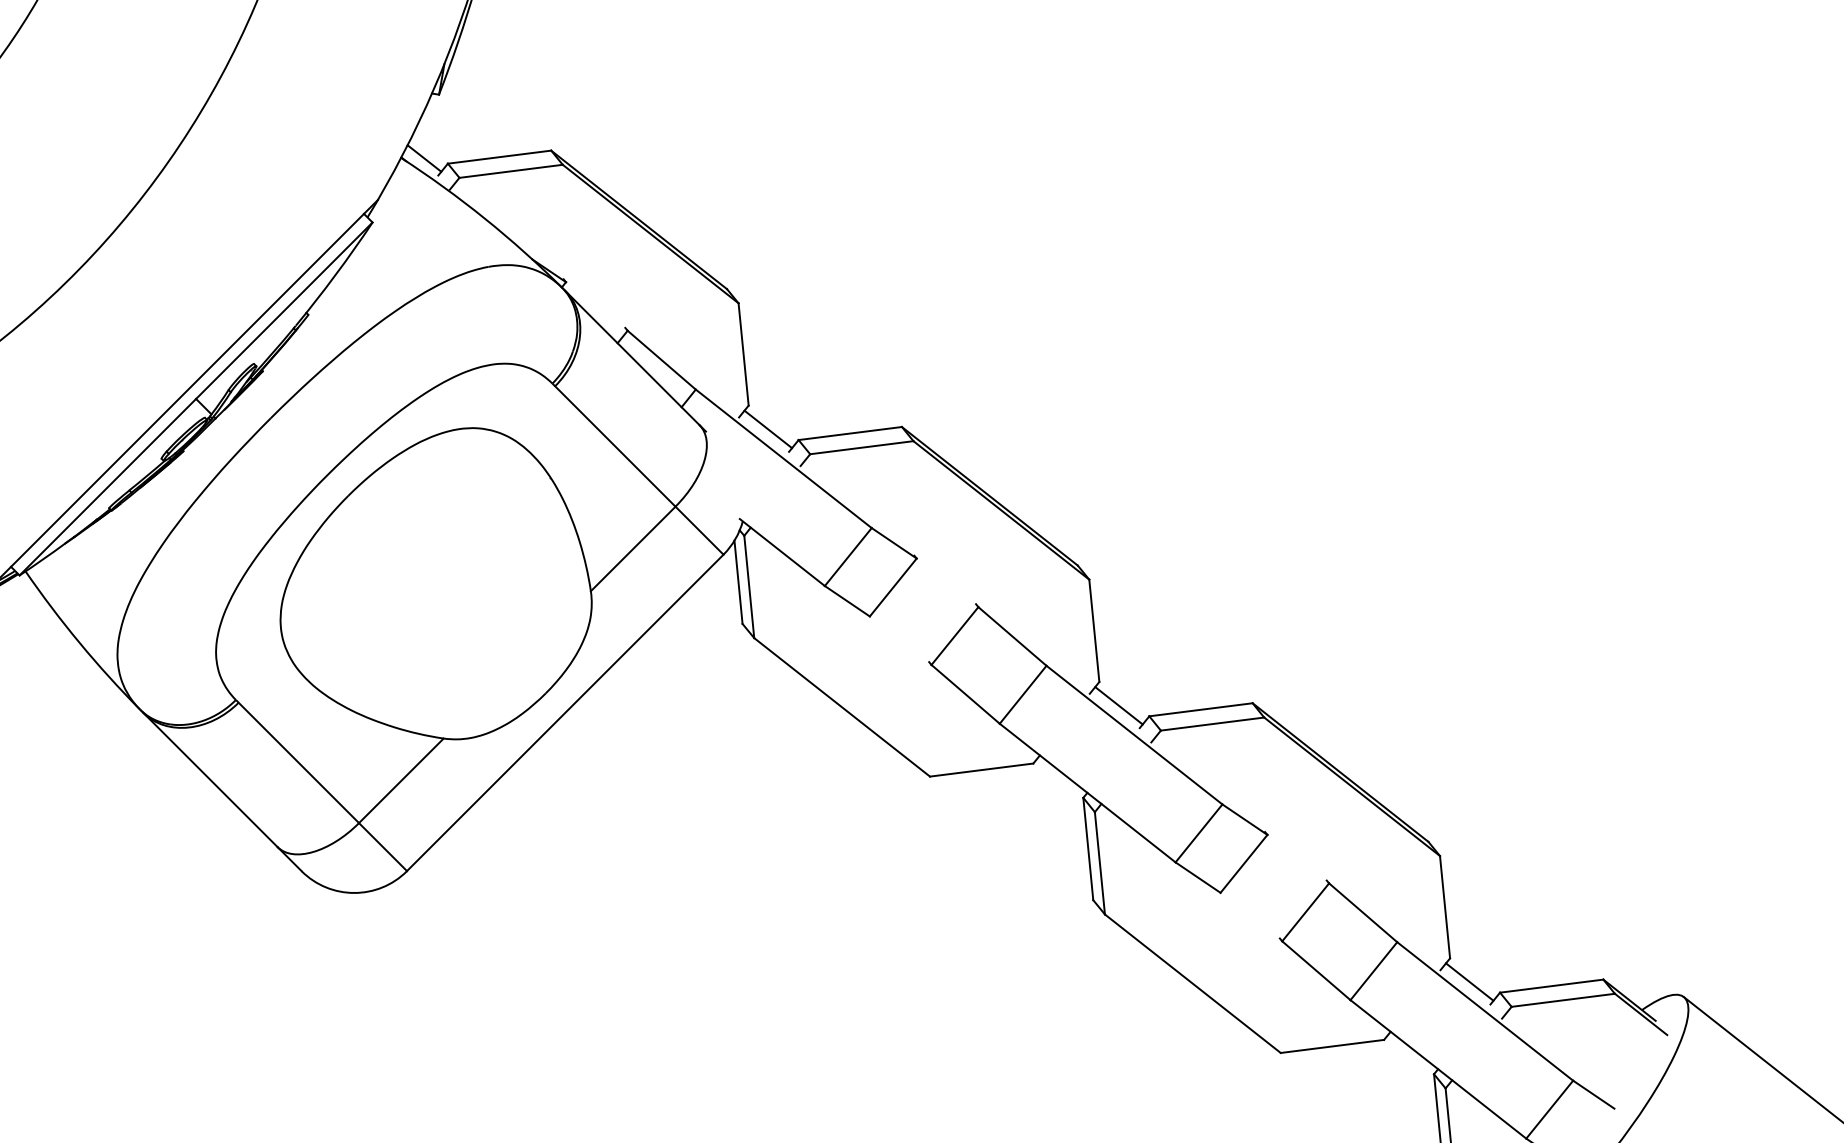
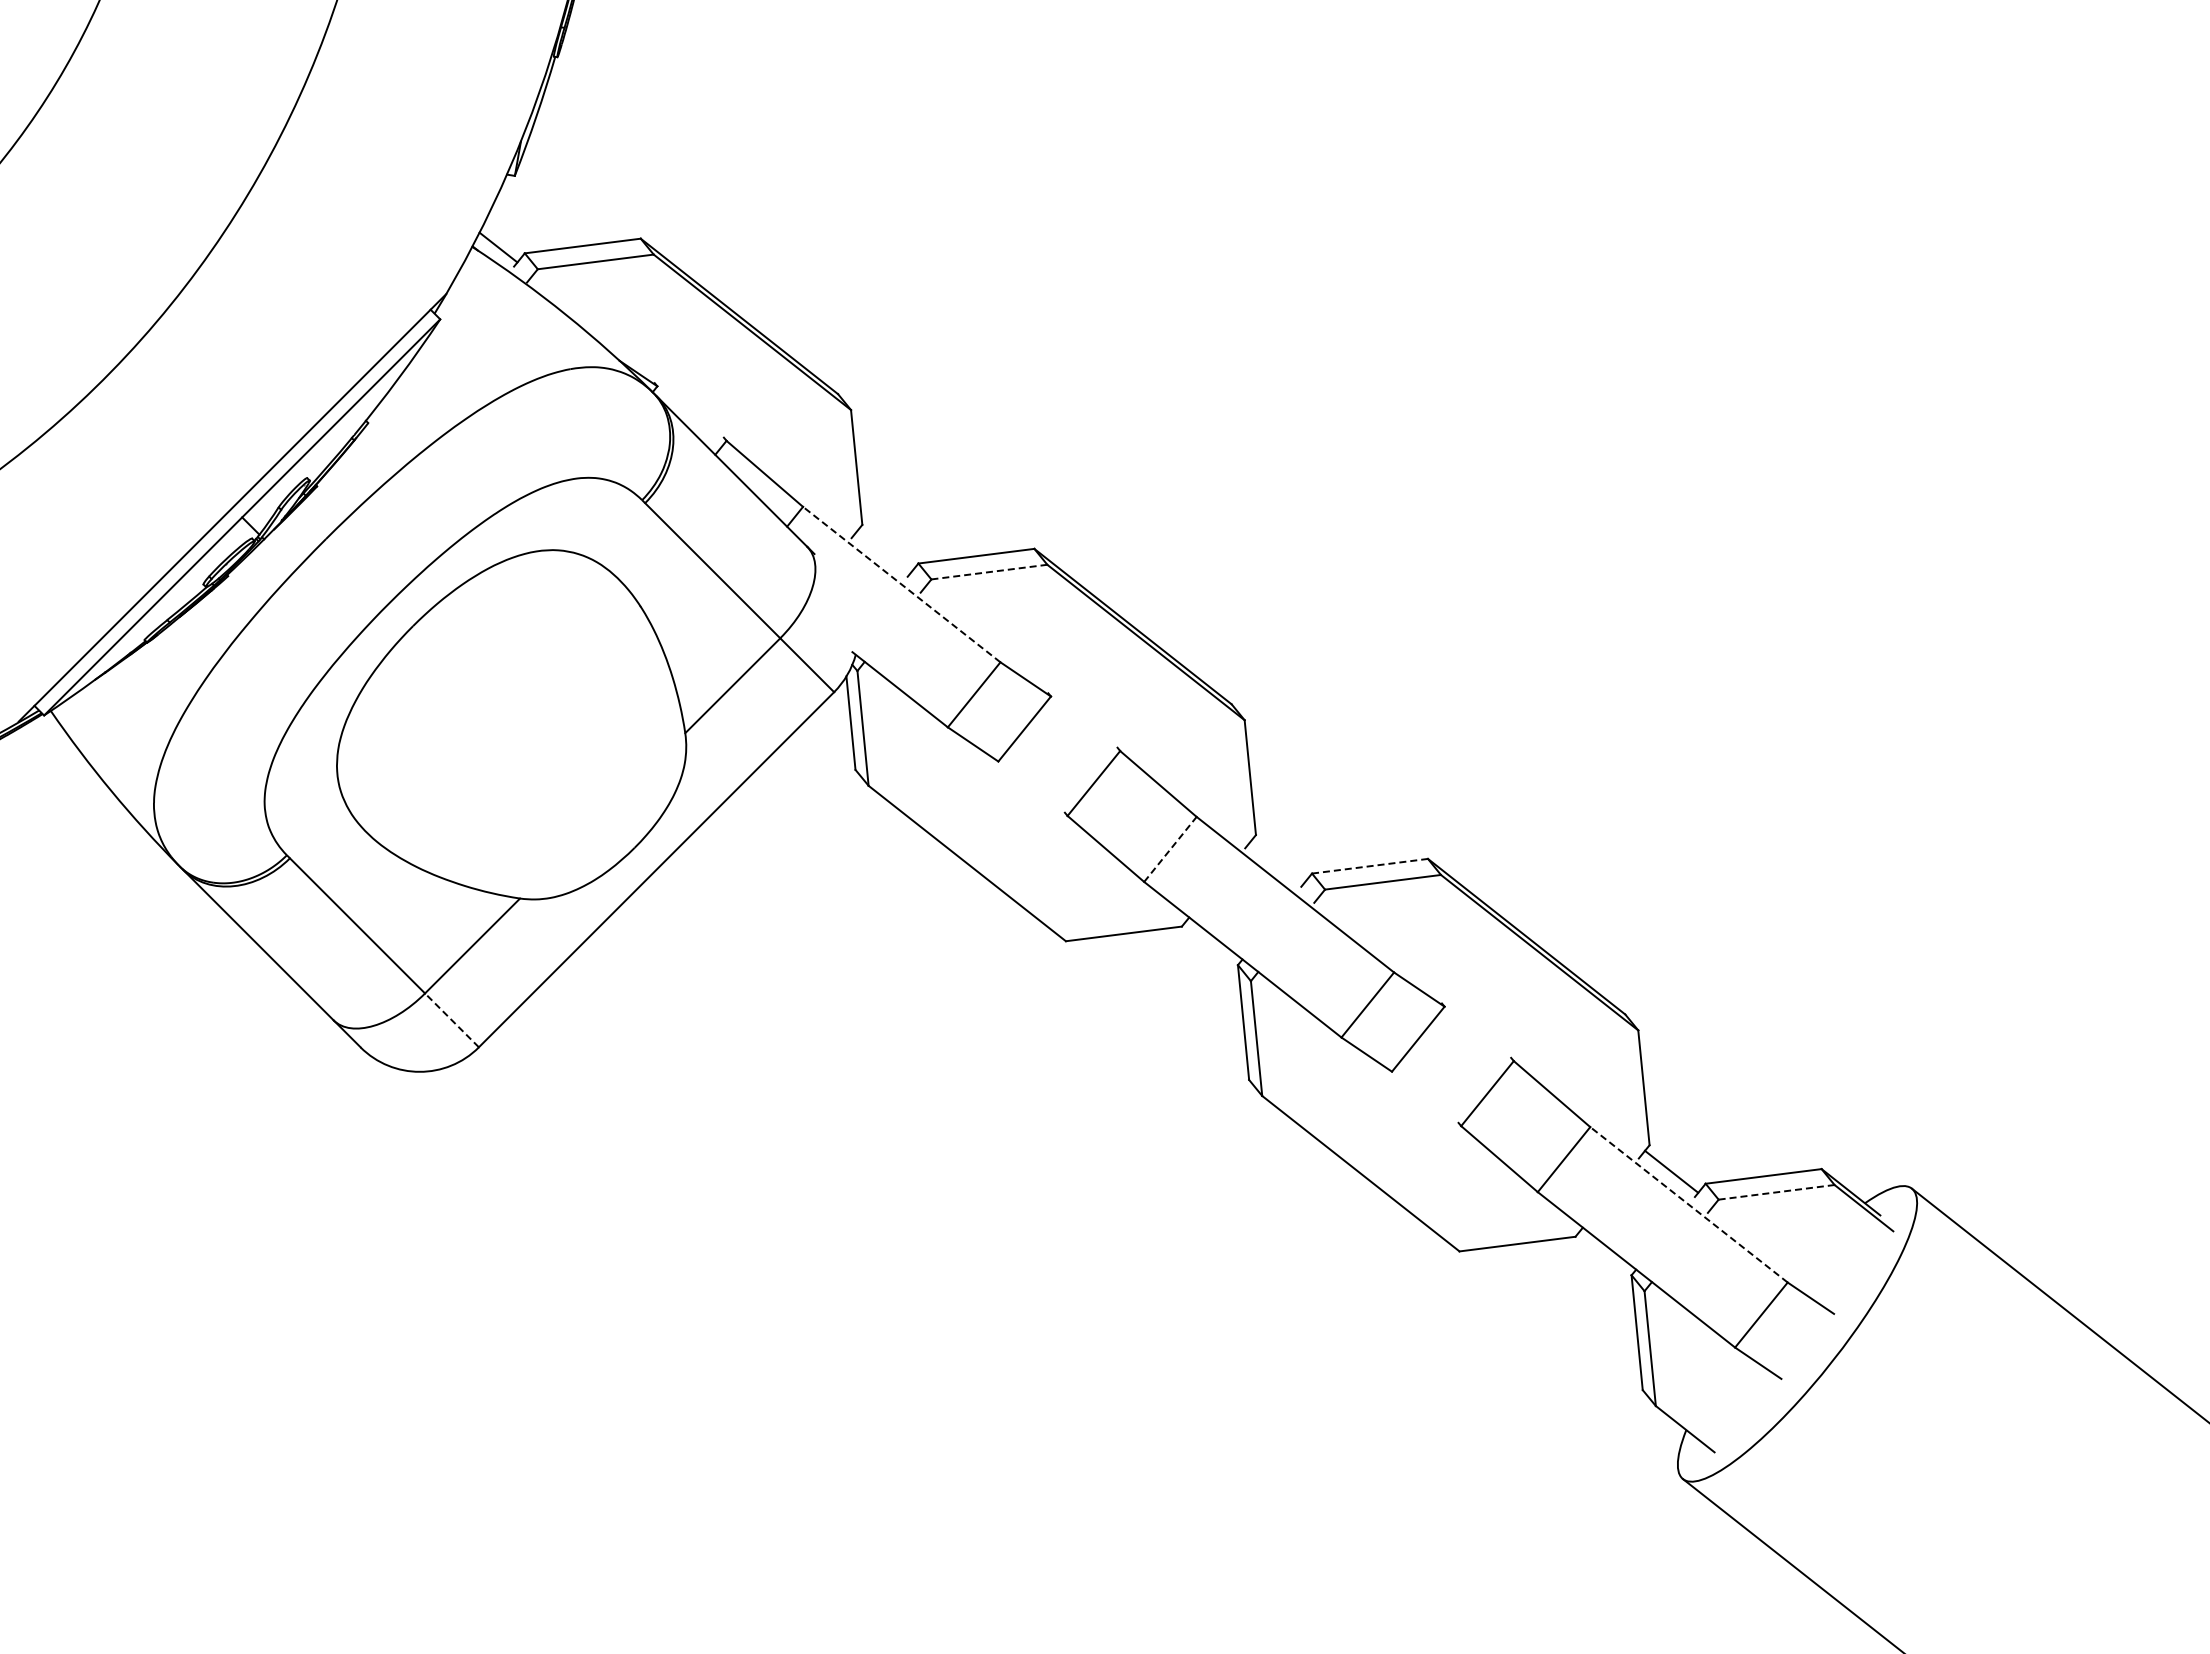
line: (768, 429) -> (884, 551), removed
line: (861, 448) -> (989, 572), solid -> dashed
line: (783, 458) -> (901, 584), solid -> dashed
line: (1023, 694) -> (1170, 849), solid -> dashed
line: (1118, 705) -> (1277, 861), removed
line: (1201, 710) -> (1370, 866), solid -> dashed
line: (382, 847) -> (451, 1020), solid -> dashed
line: (1564, 1000) -> (1777, 1192), solid -> dashed
line: (1485, 1011) -> (1689, 1204), solid -> dashed

